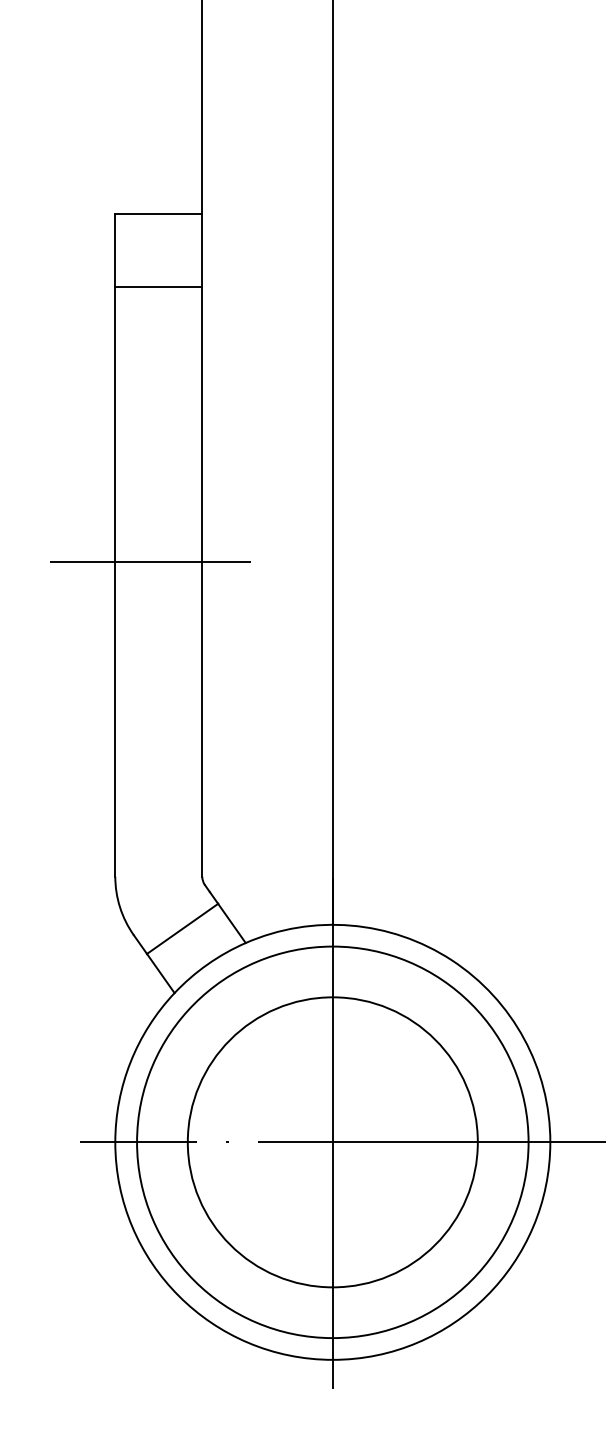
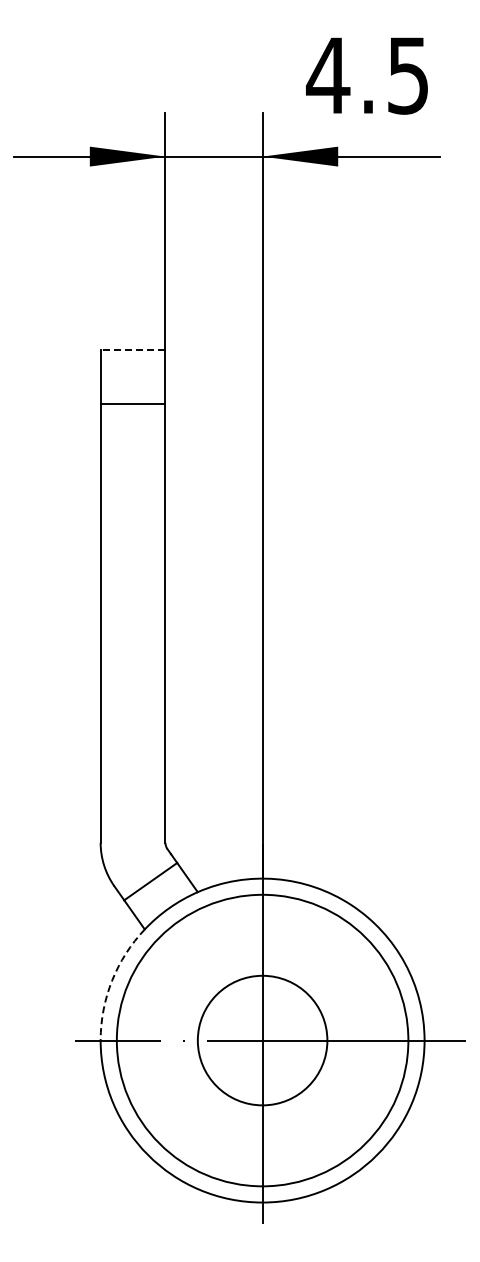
line: (158, 214) -> (132, 349), solid -> dashed
line: (150, 562) -> (126, 608), removed
arc: (131, 1061) -> (112, 980), solid -> dashed
circle: (332, 1142) -> (262, 1040), size x0.6

